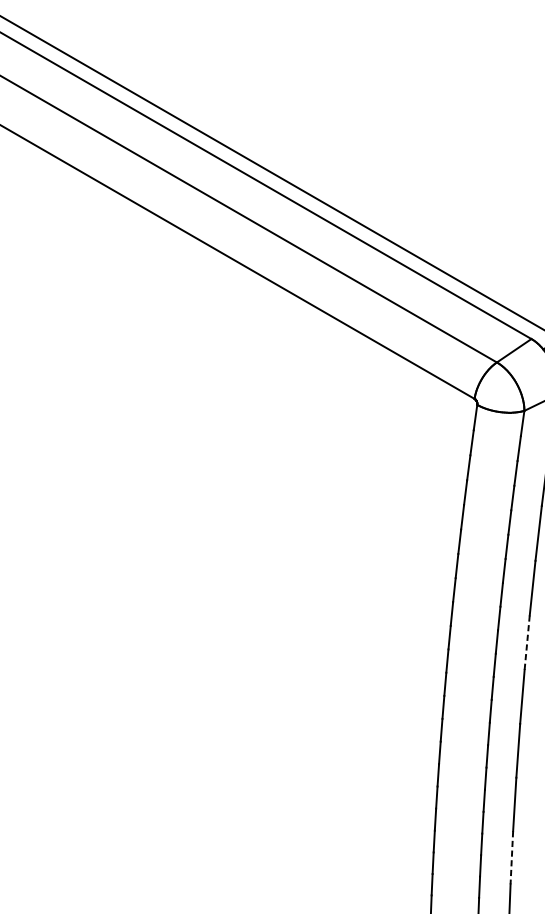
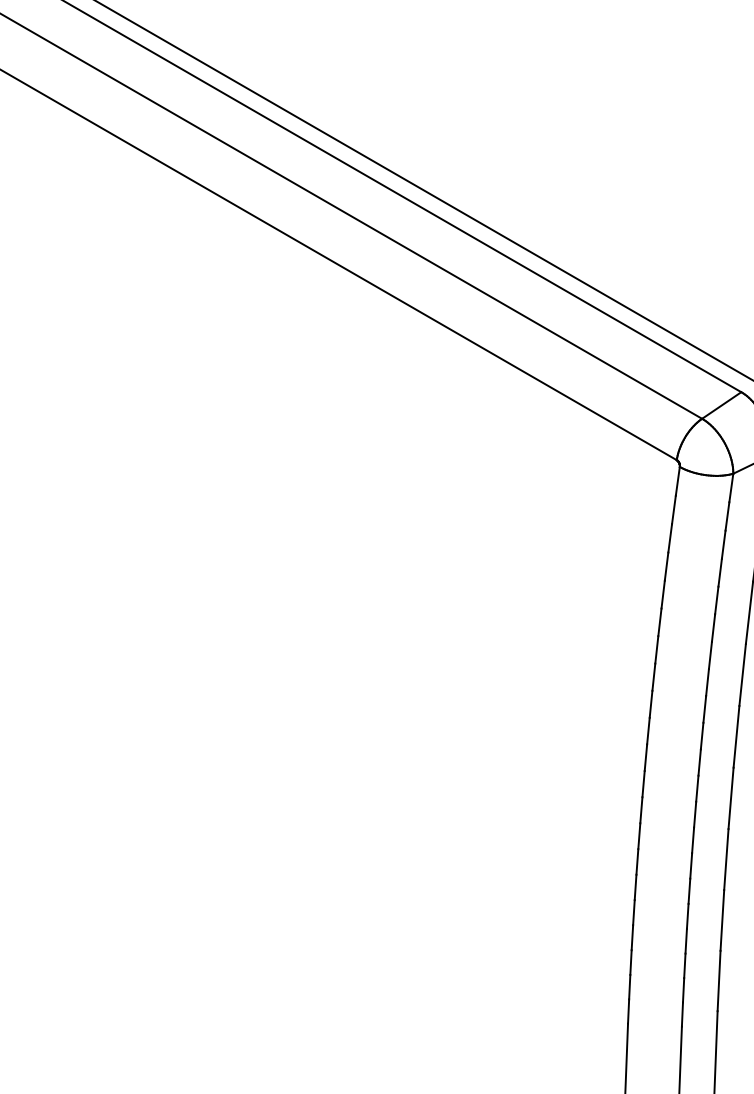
line: (527, 642) -> (736, 736), dashed -> solid
line: (512, 858) -> (719, 981), dashed -> solid

